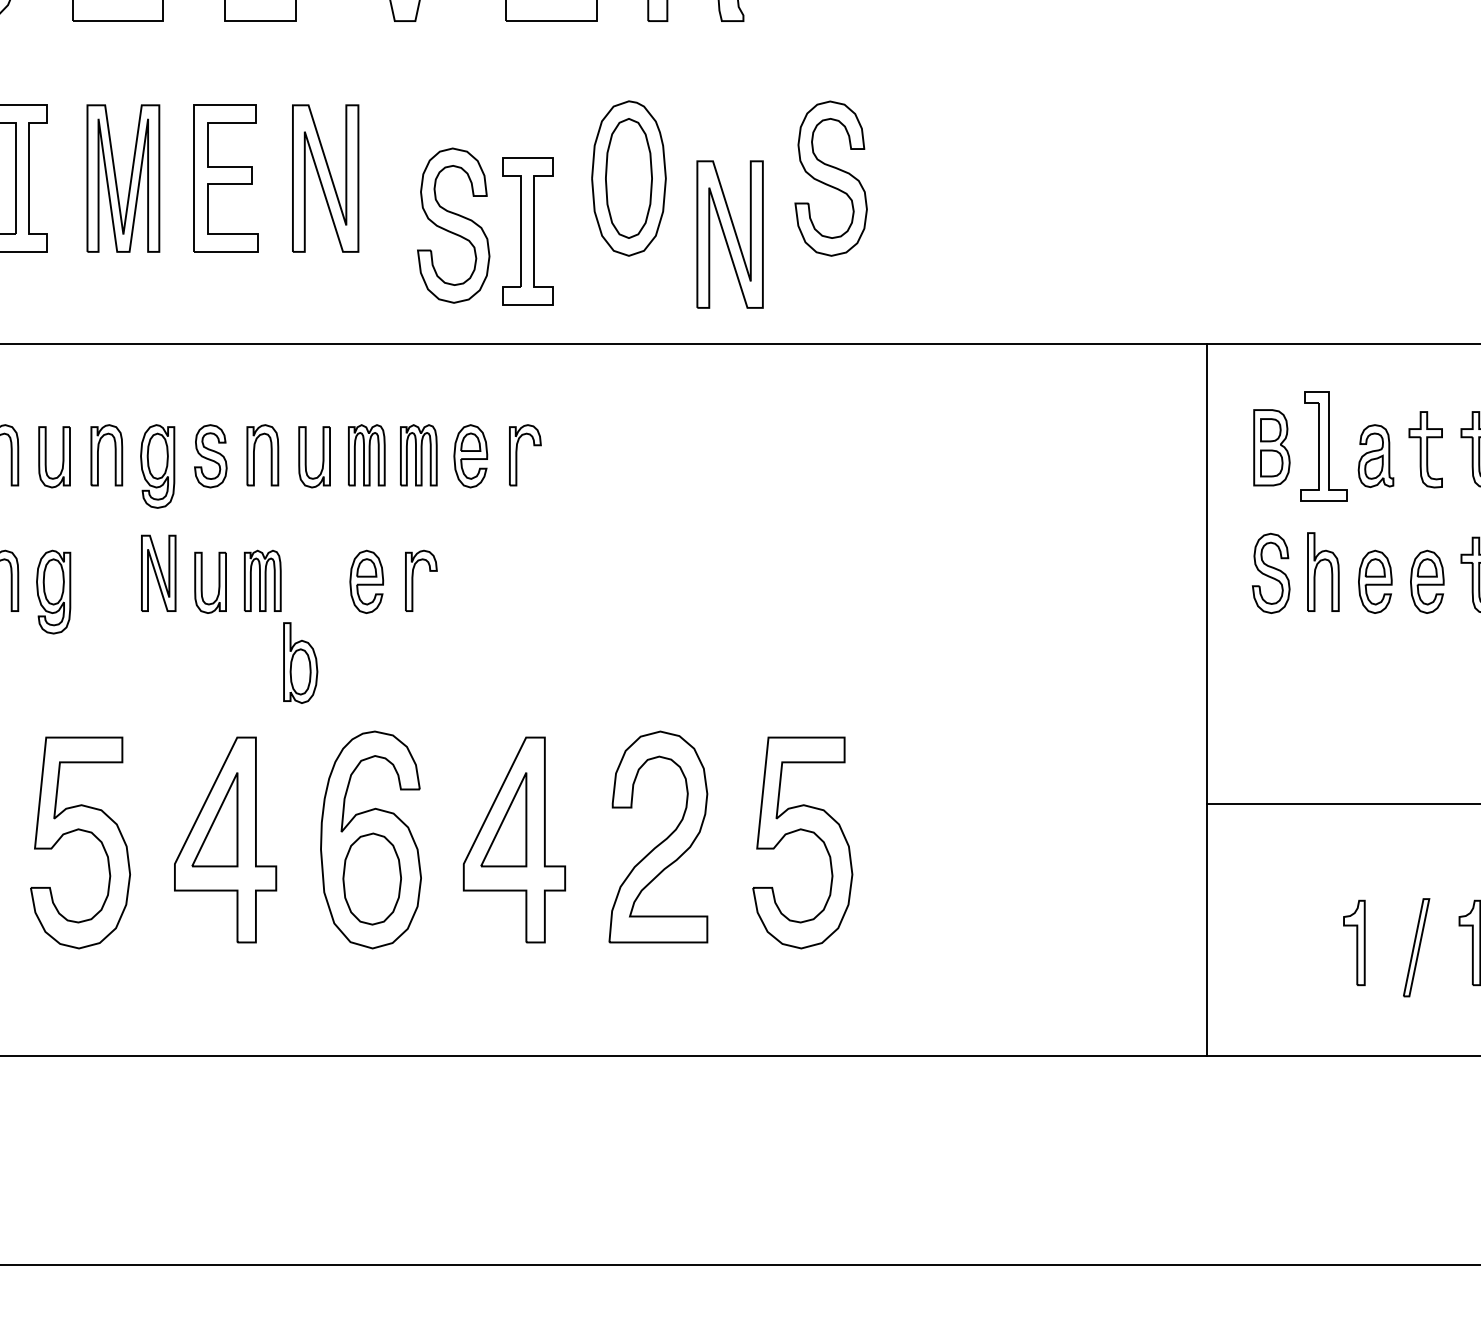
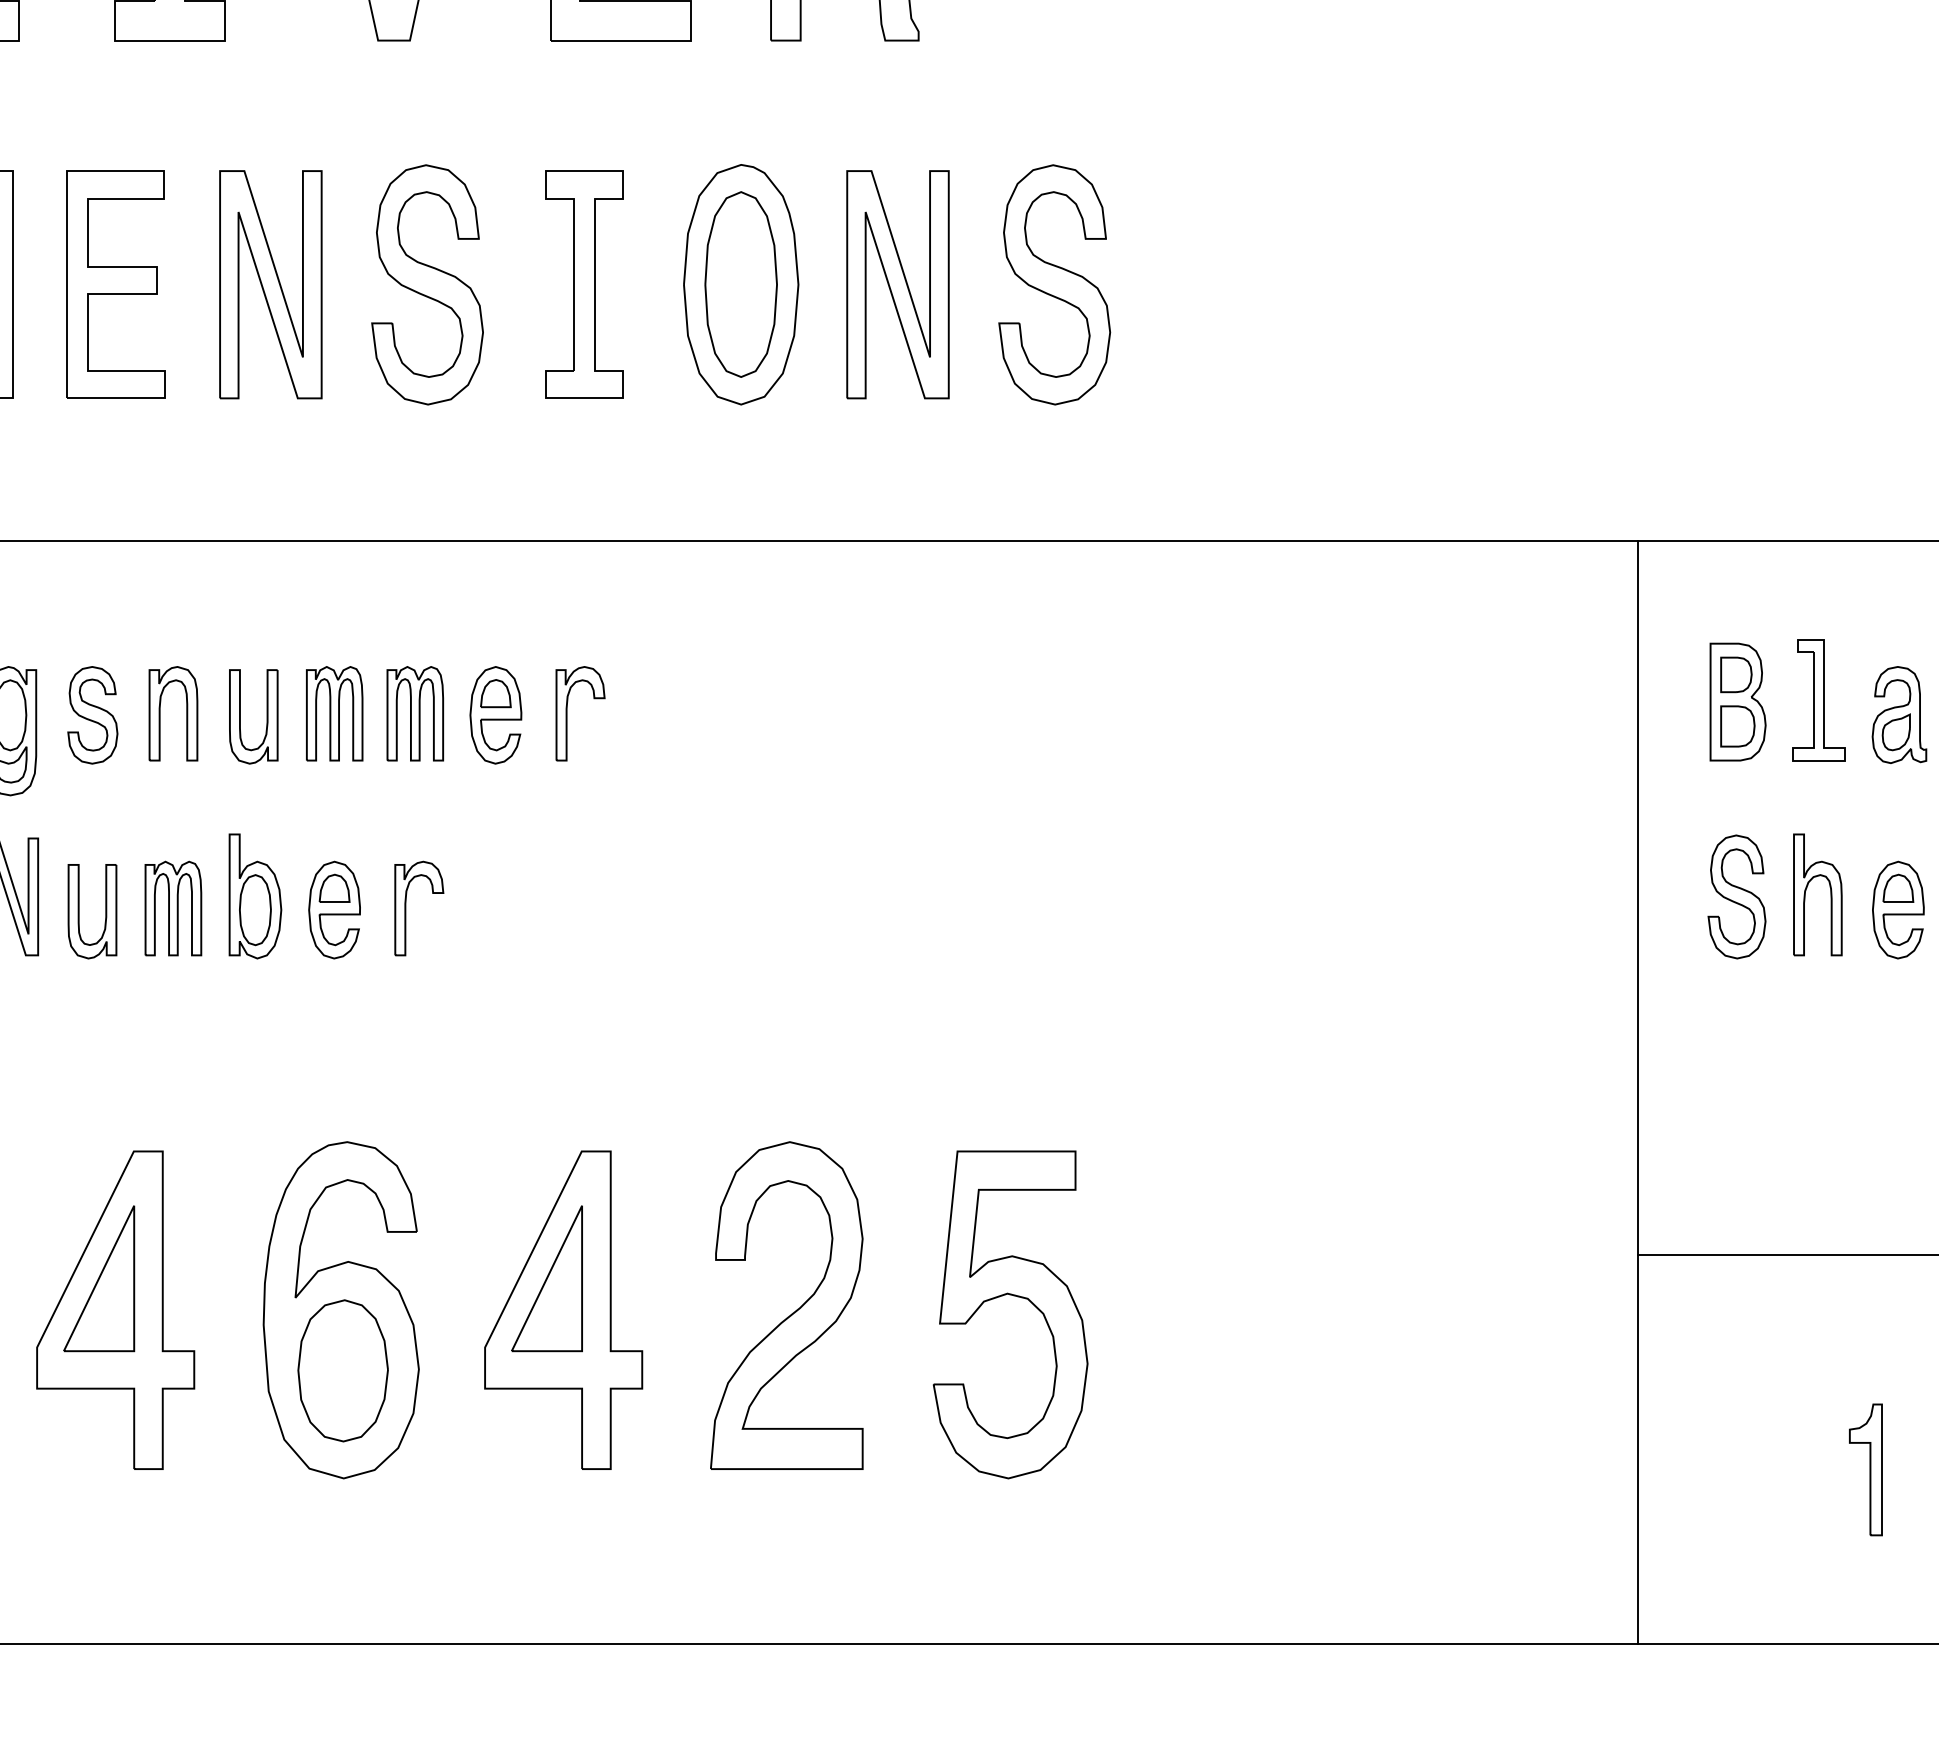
part: (453, 225) -> (427, 284), moved
part: (527, 231) -> (583, 284), moved
part: (729, 234) -> (897, 284), moved
part: (1324, 446) -> (1819, 700), size x0.71
part: (300, 662) -> (255, 895), moved

